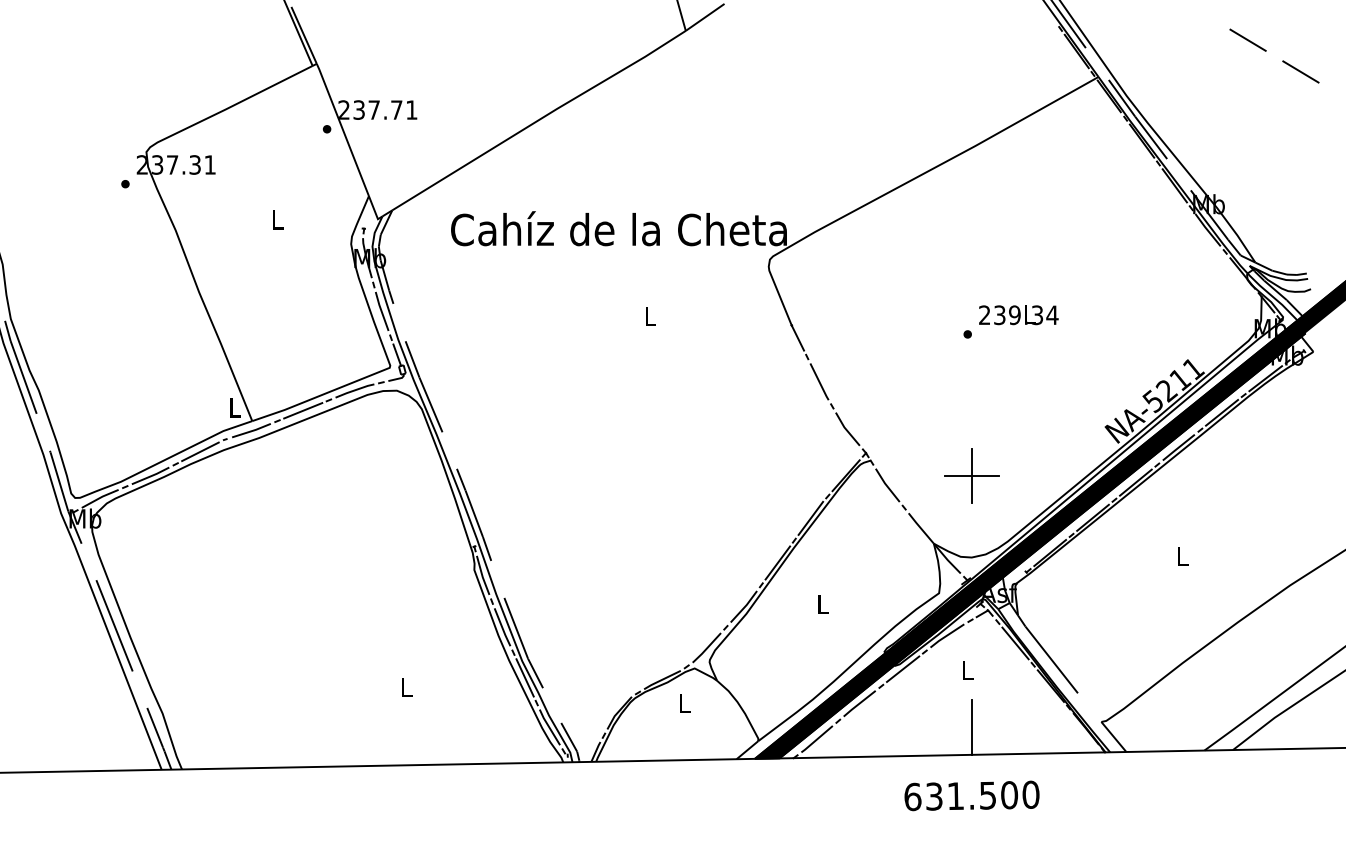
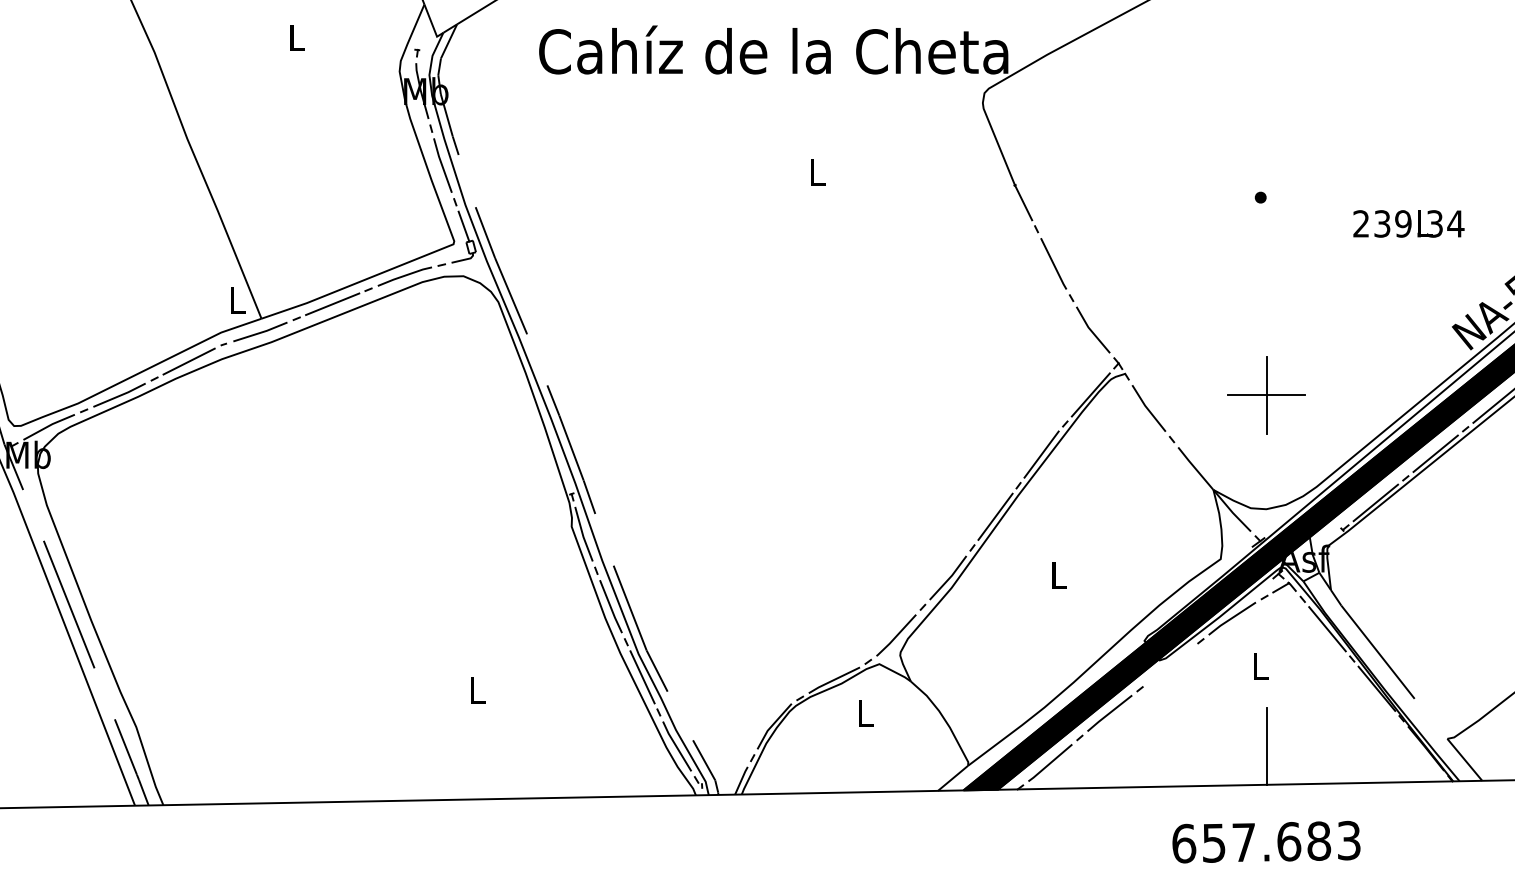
text: (1018, 315) -> (1408, 224), moved
line: (902, 668) -> (1169, 664), removed
text: (982, 795) -> (1281, 841), 631.500 -> 657.683

